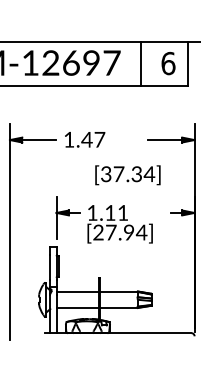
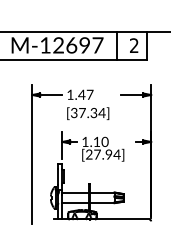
text: (168, 63) -> (134, 45), 6 -> 2
text: (128, 174) -> (88, 113), moved
text: (122, 212) -> (104, 141), 1.11 -> 1.10

